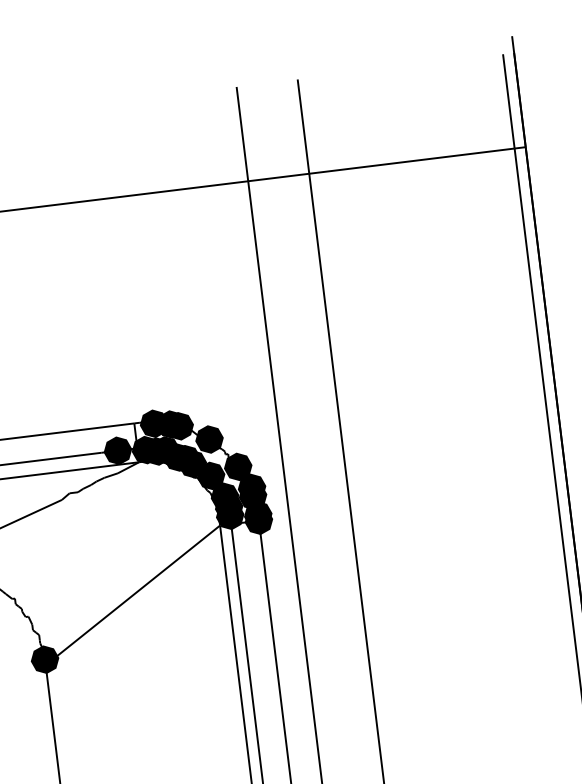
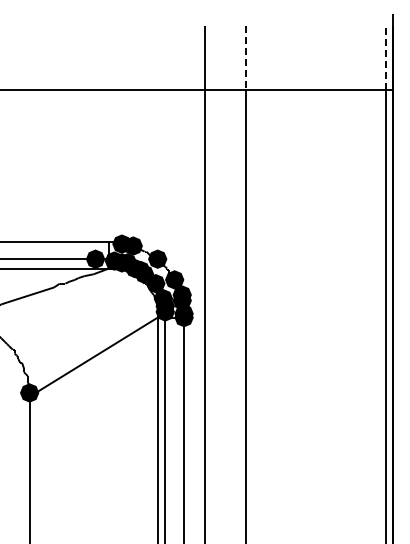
line: (508, 101) -> (385, 57), solid -> dashed
line: (303, 127) -> (246, 58), solid -> dashed
fill: (179, 425) -> (138, 247), removed

